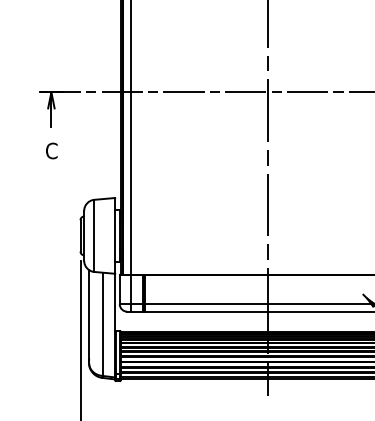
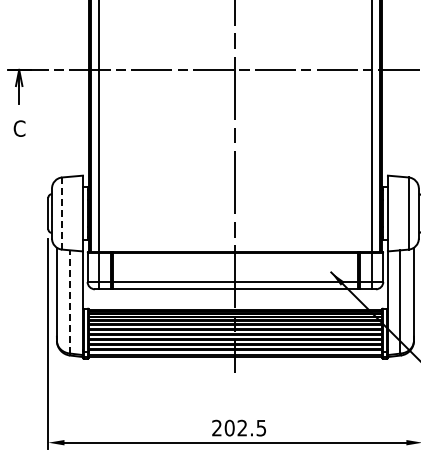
line: (94, 236) -> (62, 214), solid -> dashed
line: (102, 323) -> (70, 301), solid -> dashed

